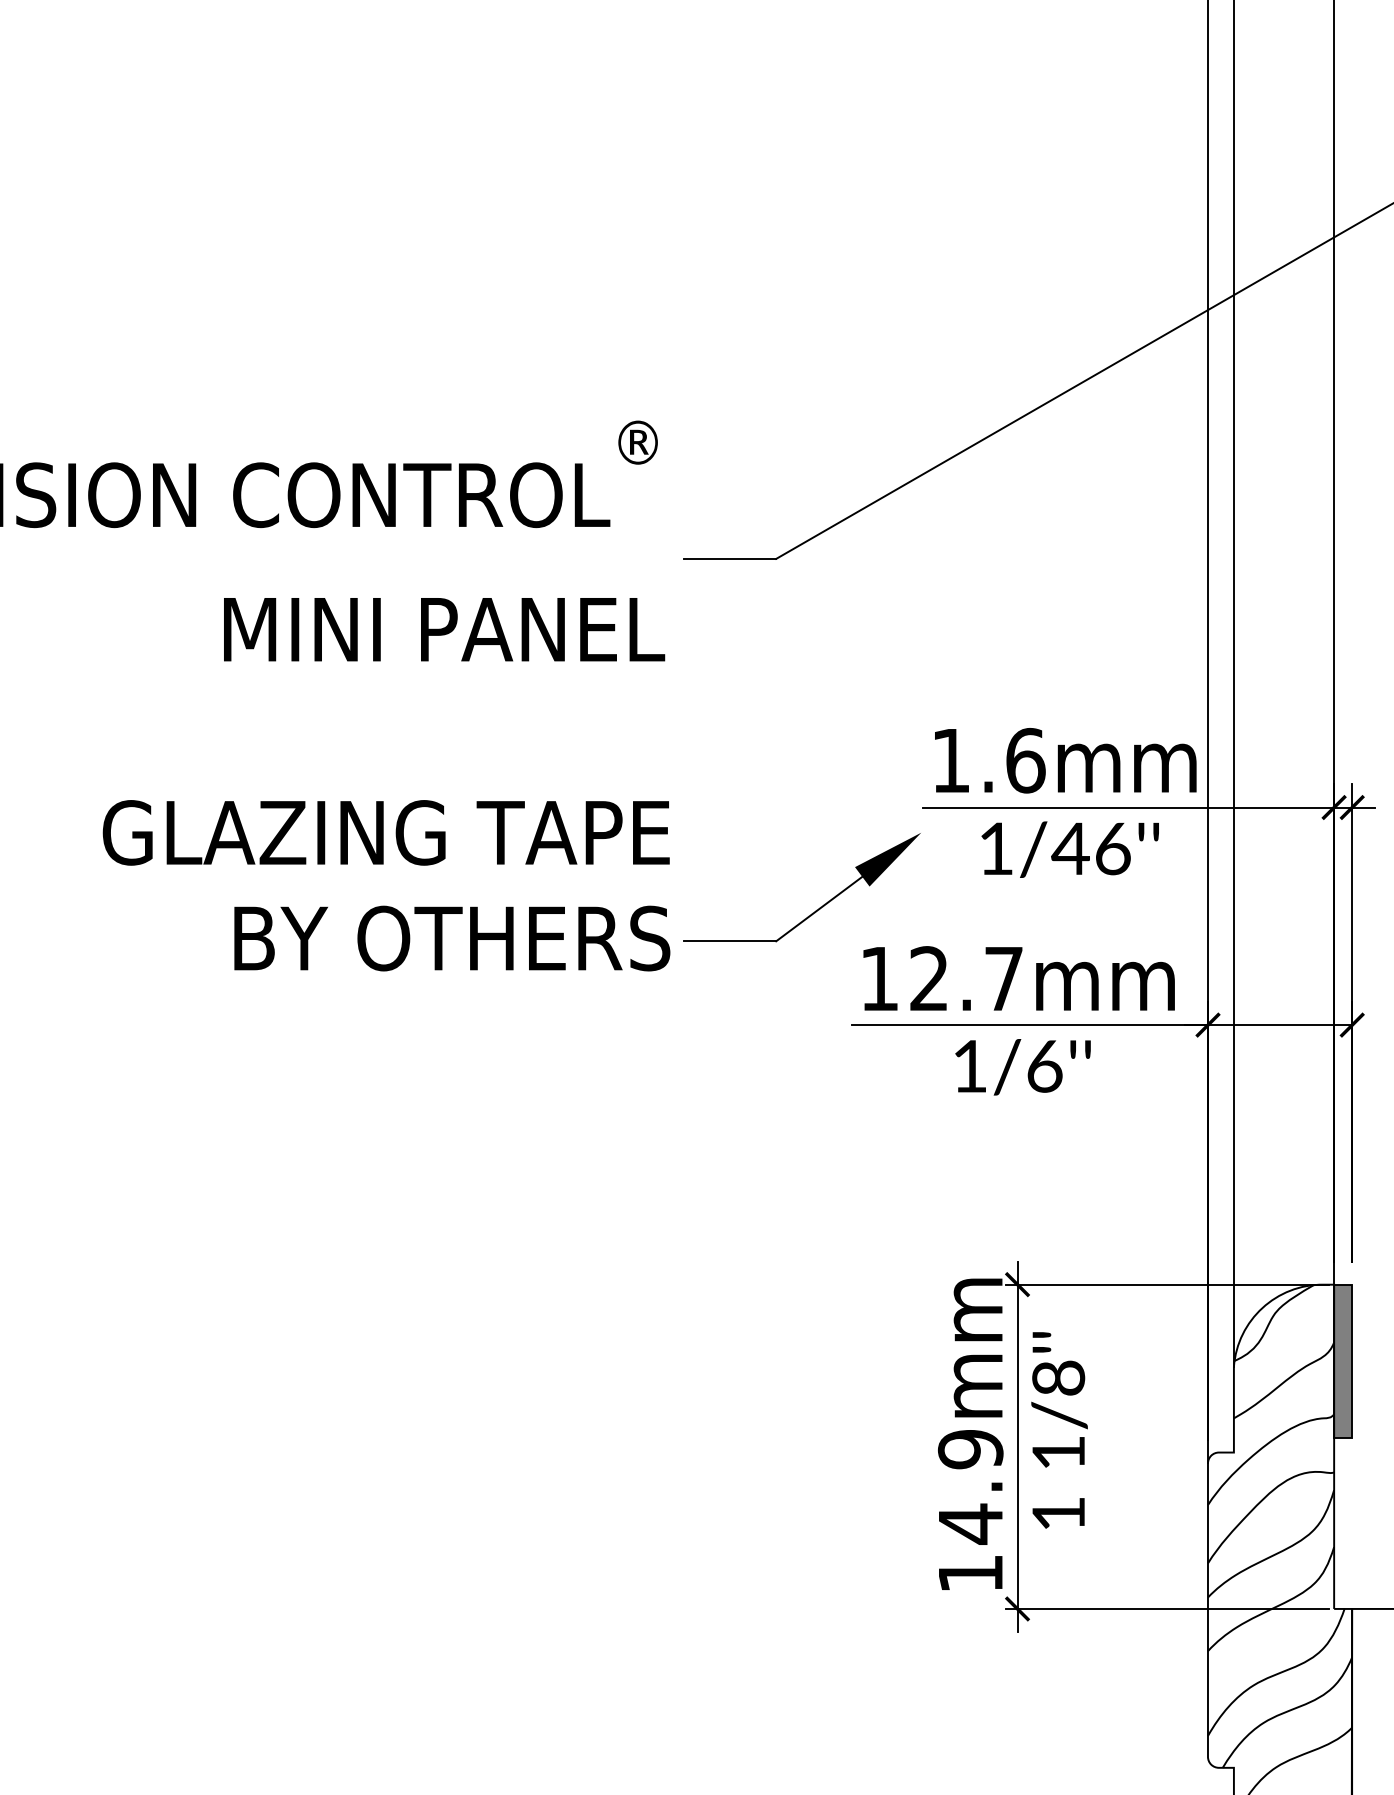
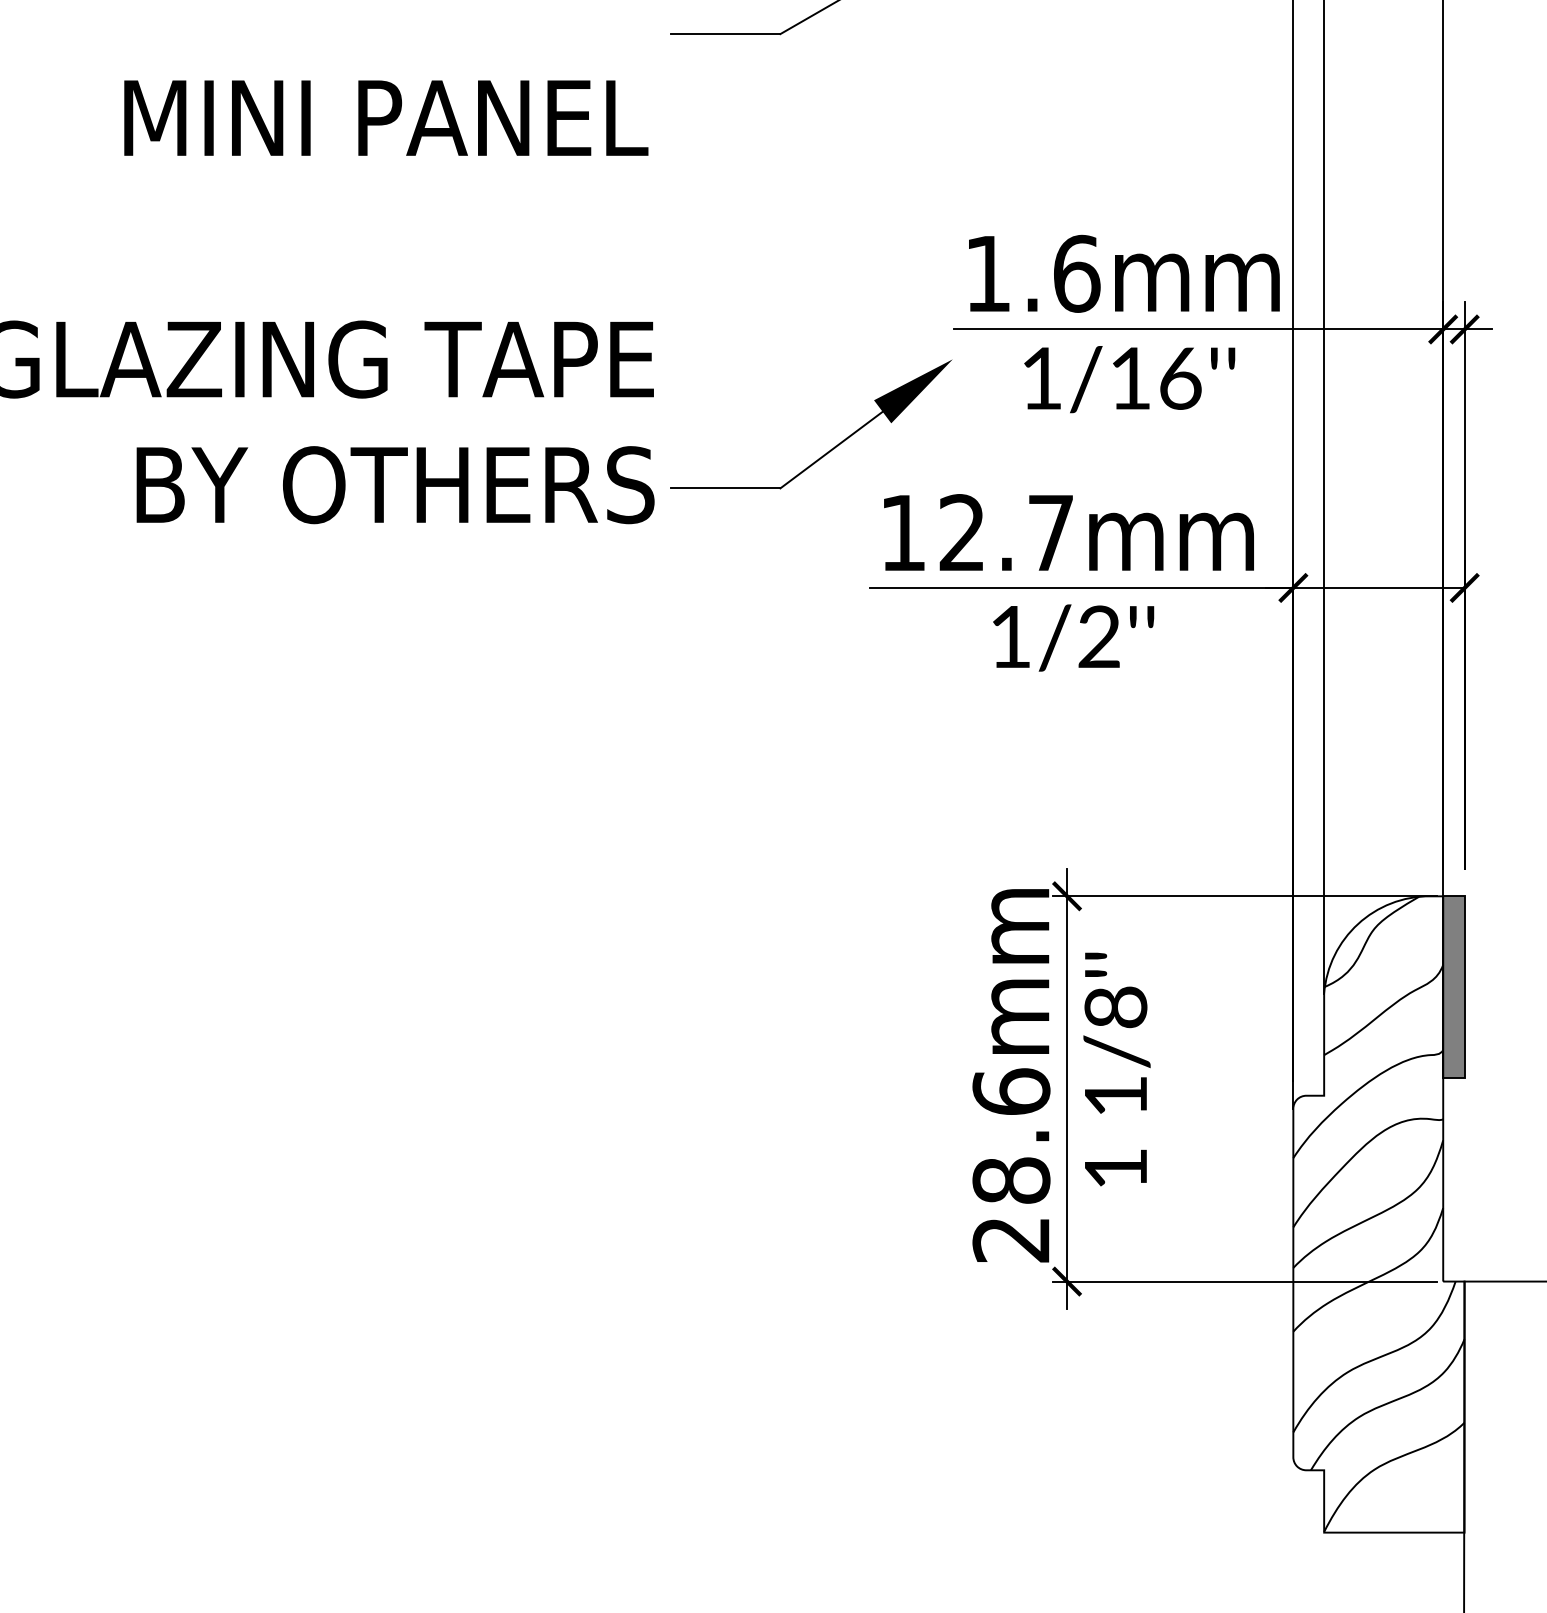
text: (1070, 848) -> (1130, 378), 1/46''\f] -> 1/16''\f]
text: (1044, 1065) -> (1099, 635), 1/6''\f] -> 1/2''\f]
text: (970, 1510) -> (1011, 1164), 14.9mm -> 28.6mm

